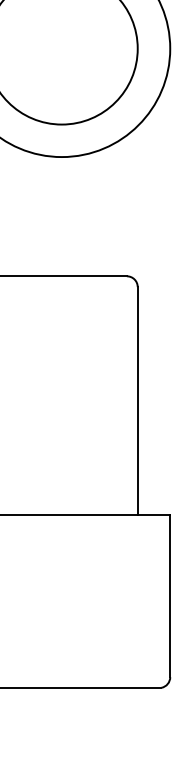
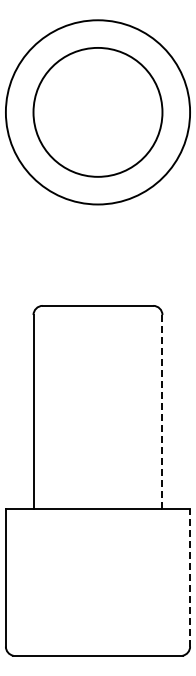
line: (137, 400) -> (162, 411), solid -> dashed
line: (170, 595) -> (190, 577), solid -> dashed

